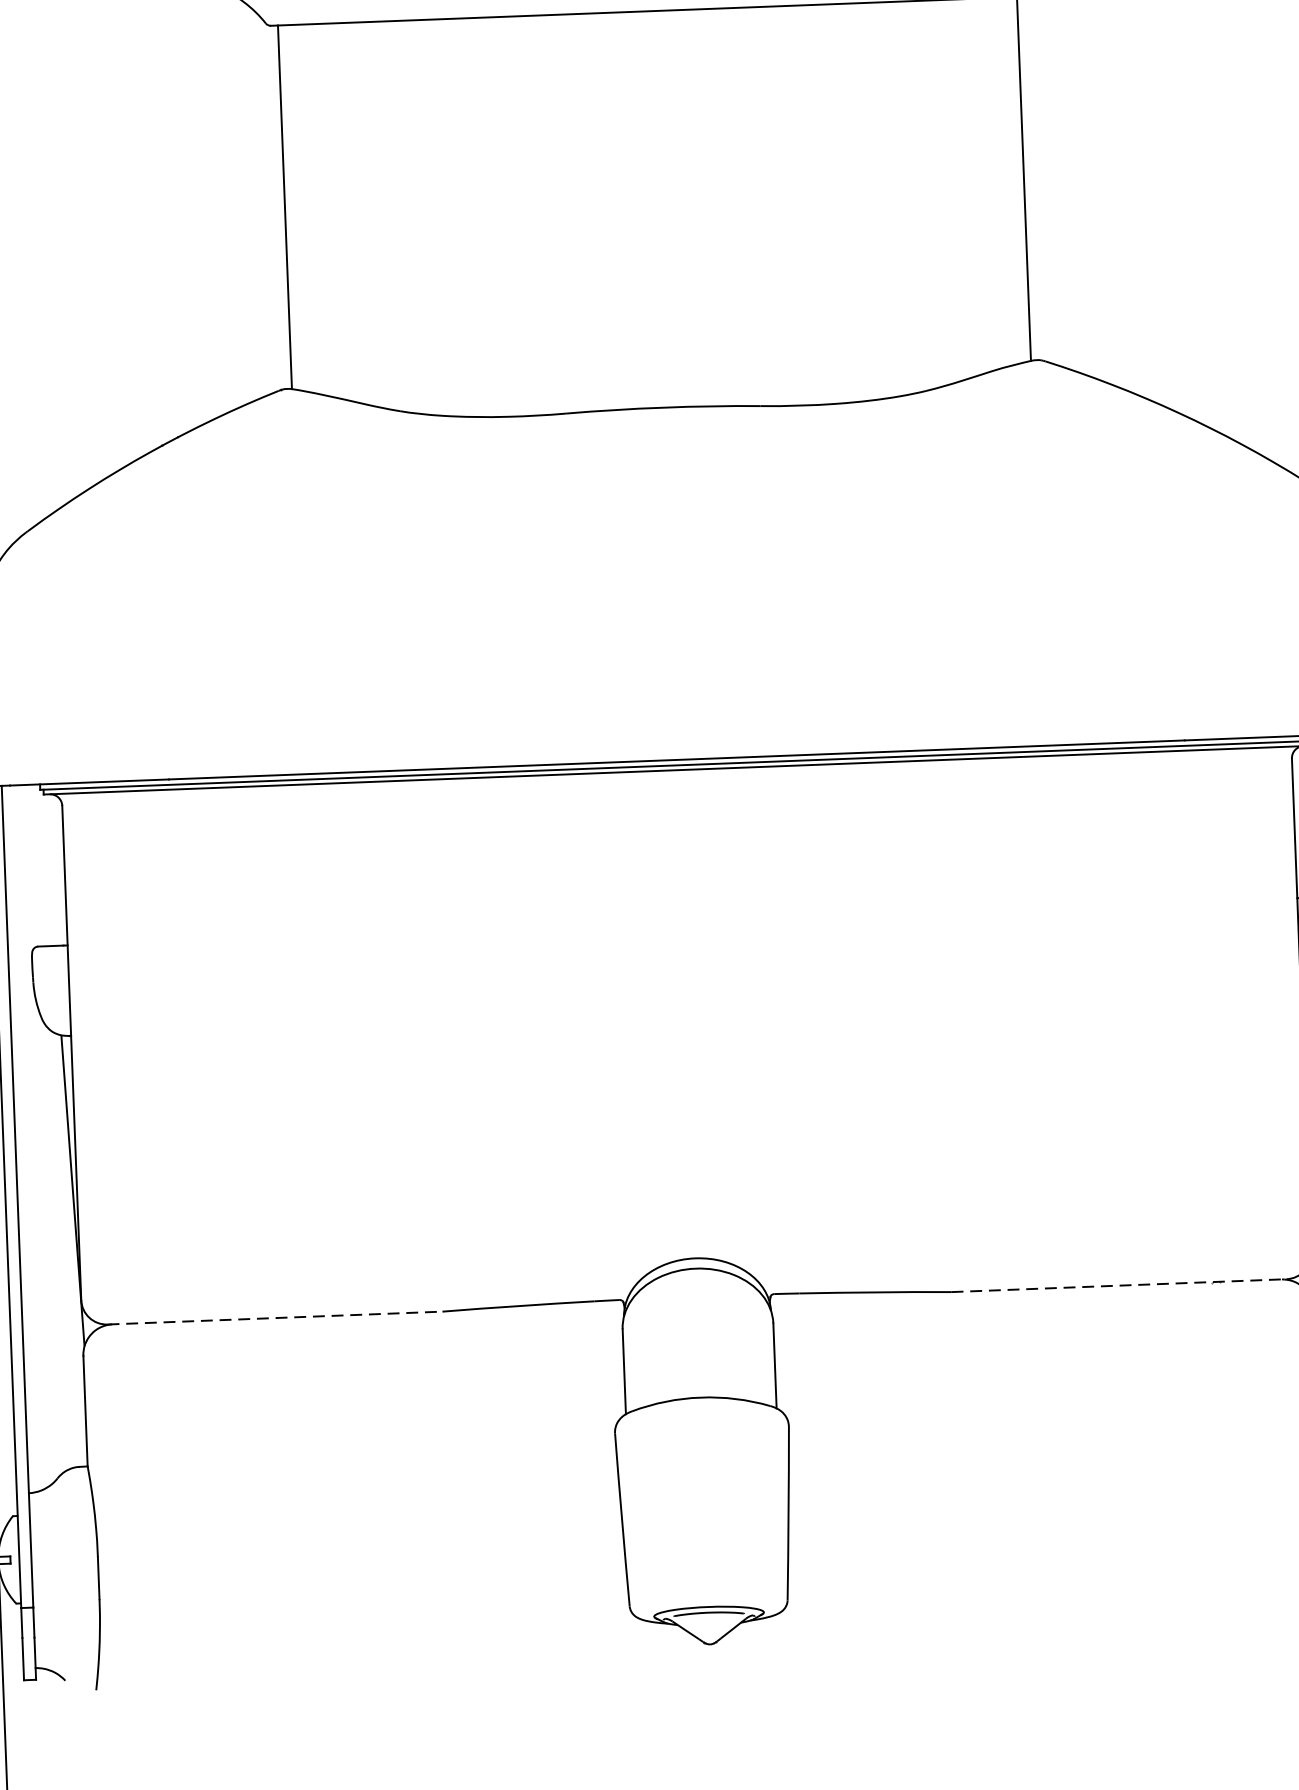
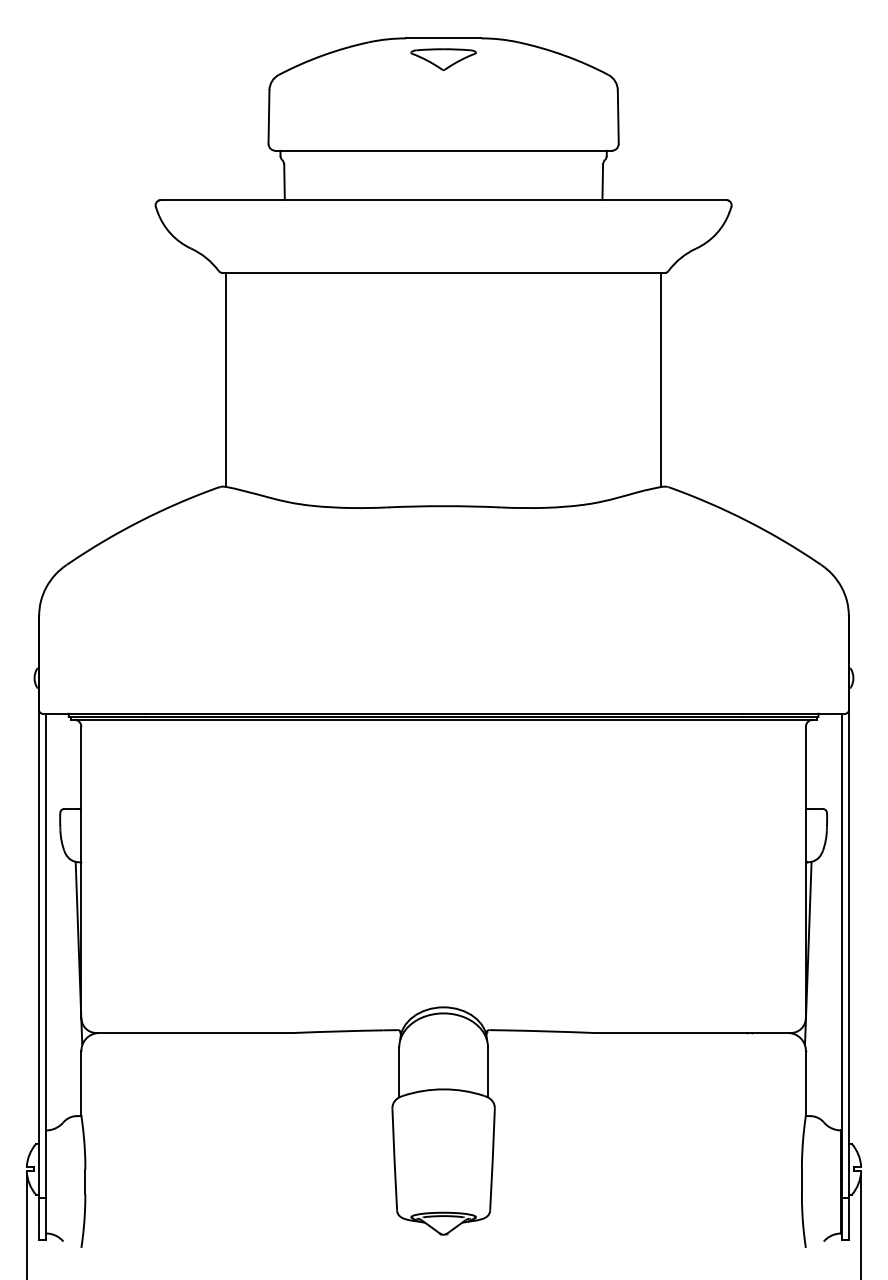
line: (1119, 1284) -> (692, 1032), dashed -> solid
line: (275, 1317) -> (195, 1032), dashed -> solid

